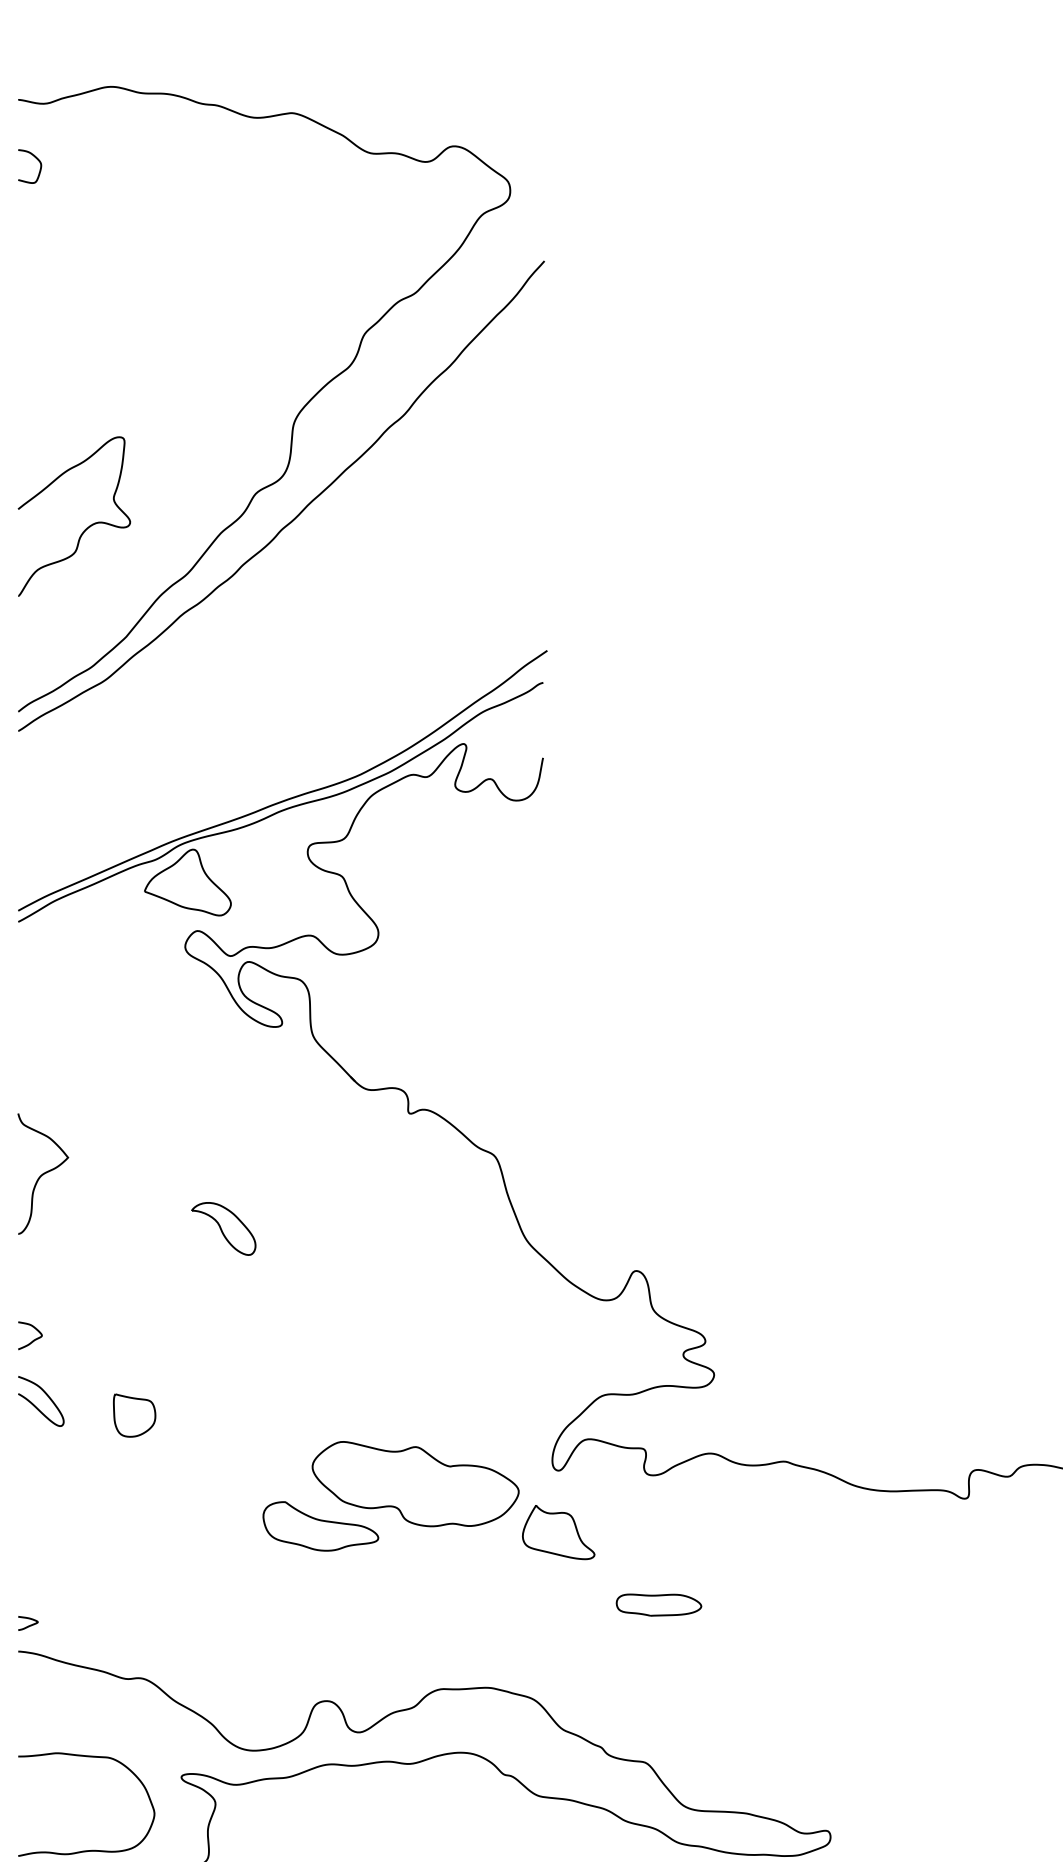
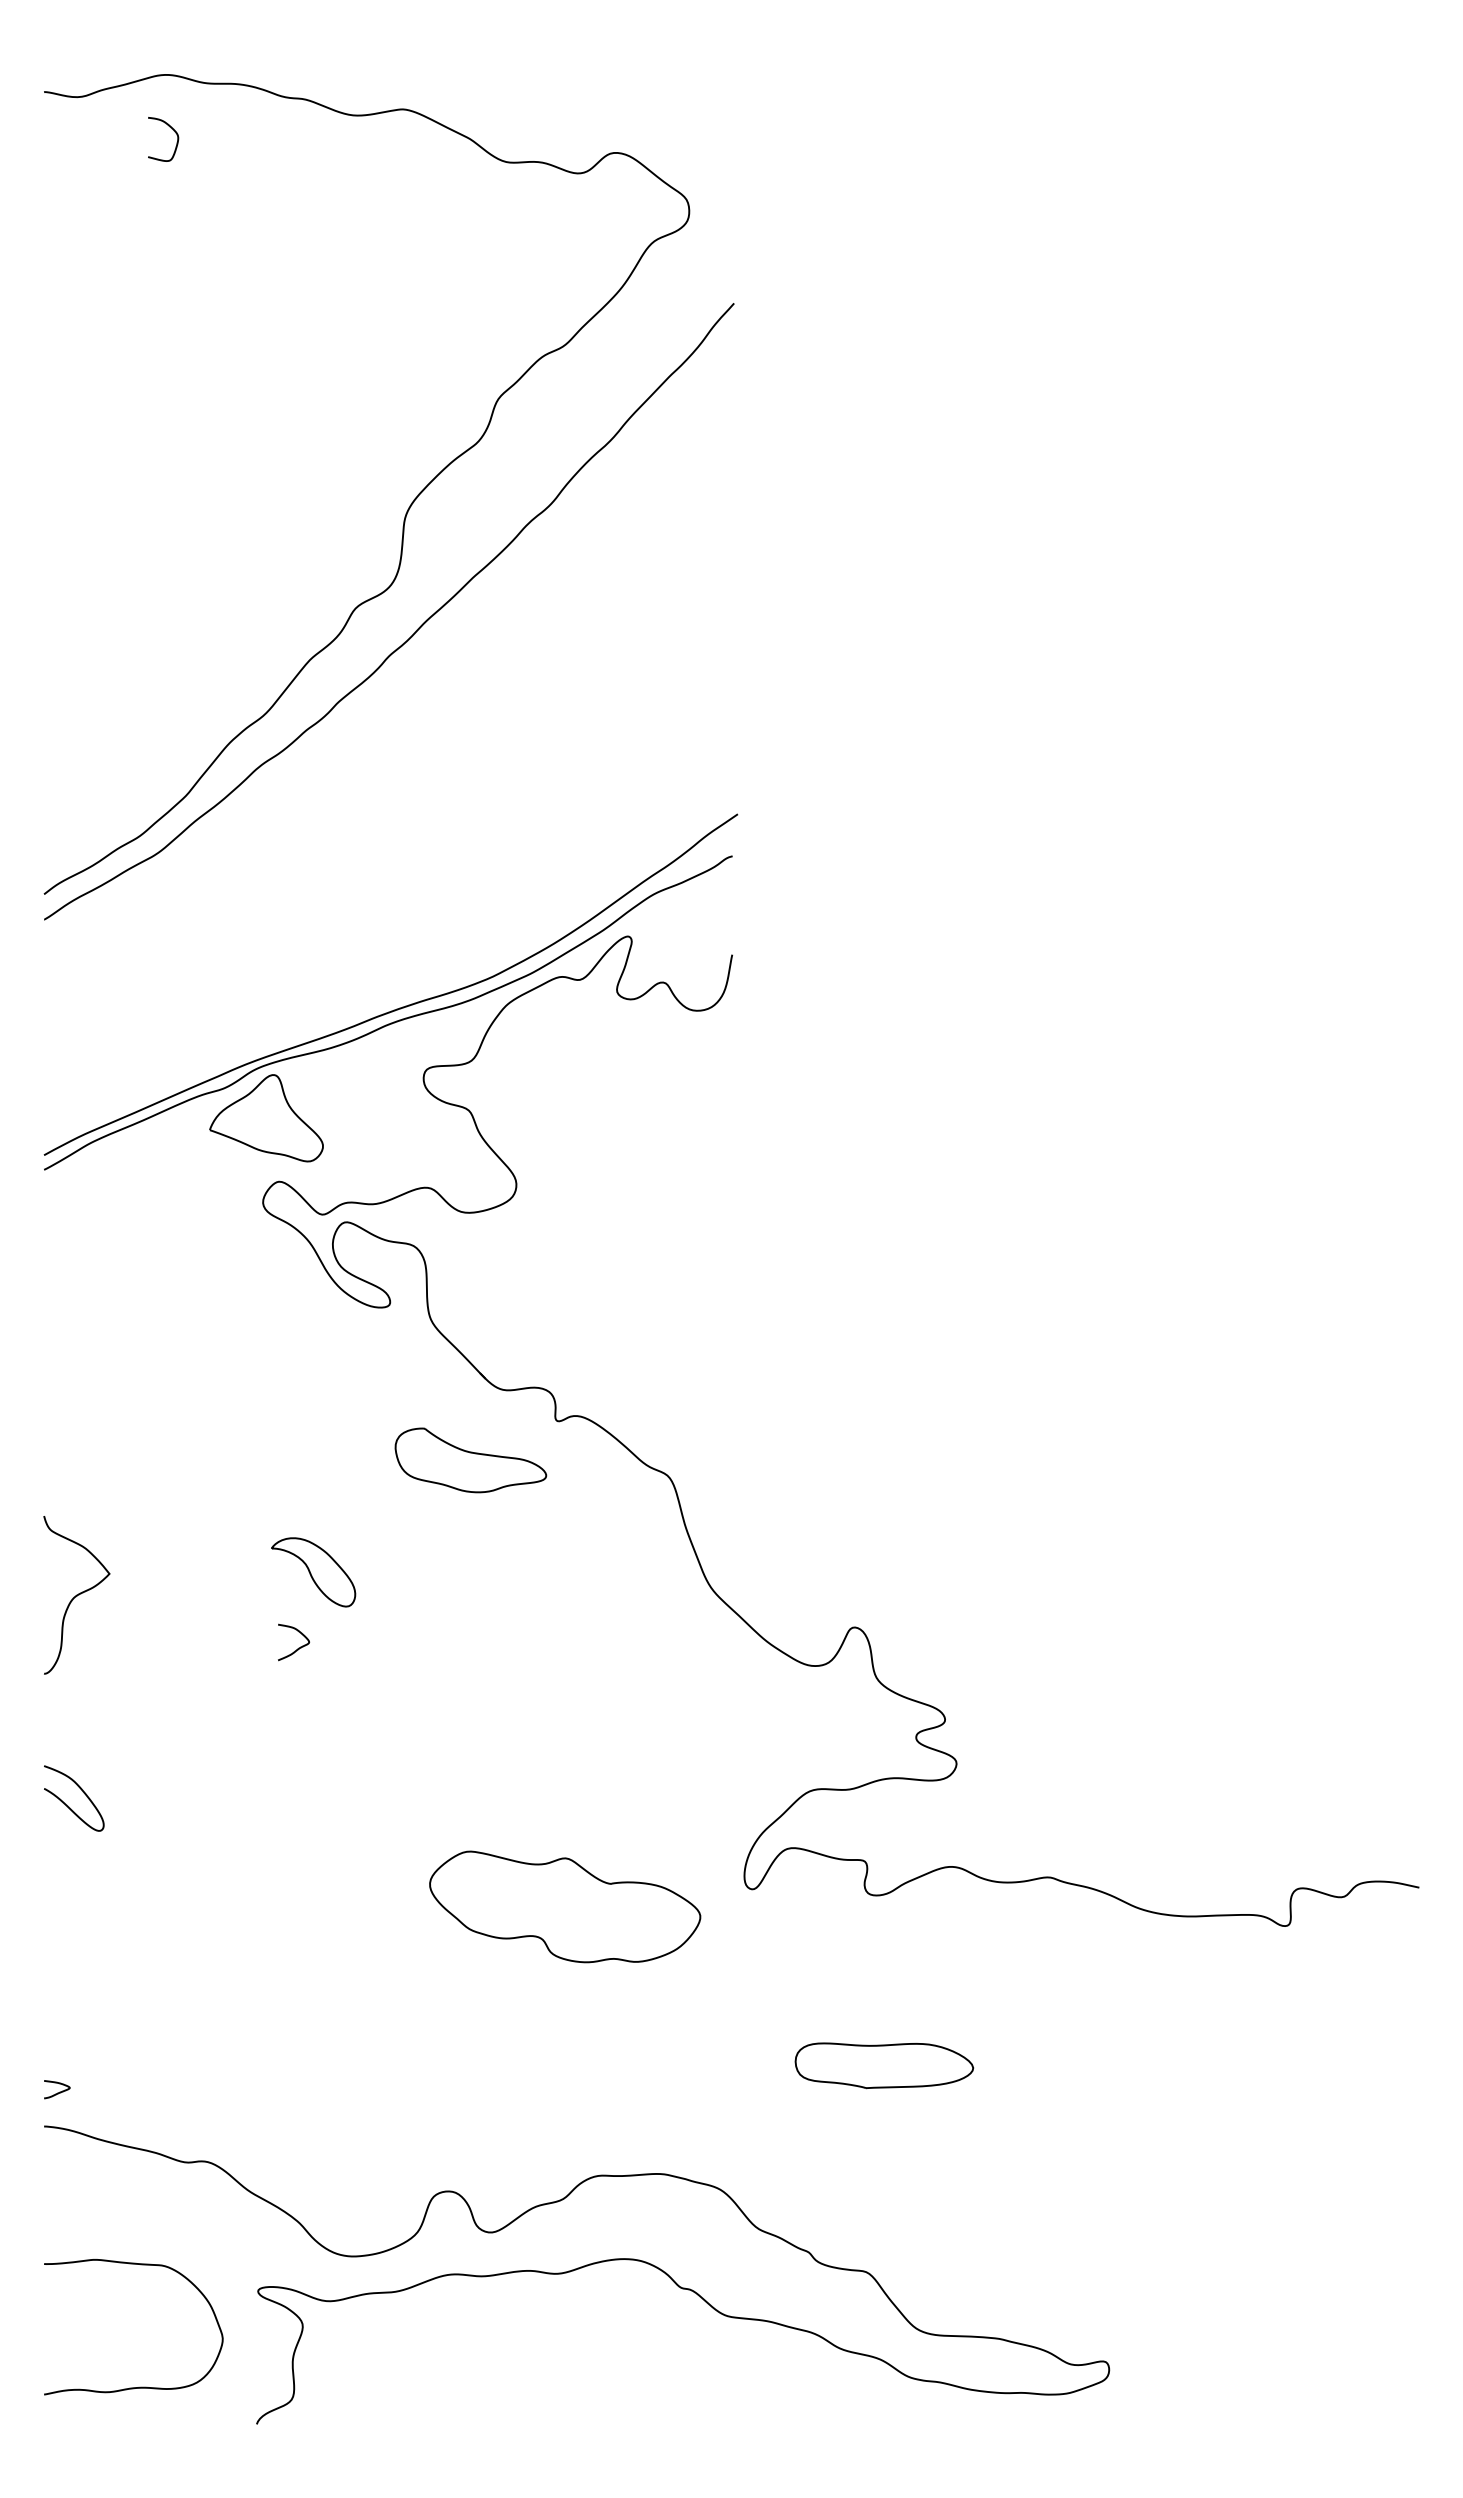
curve: (38, 161) -> (174, 132), moved
curve: (86, 528) -> (133, 653), removed
curve: (42, 1174) -> (76, 1595), moved
curve: (33, 1339) -> (298, 1647), moved
part: (134, 1415) -> (196, 1816), removed
part: (320, 1526) -> (470, 1460), moved
part: (558, 1532) -> (752, 1970), removed
part: (658, 1605) -> (883, 2065), size x1.6

